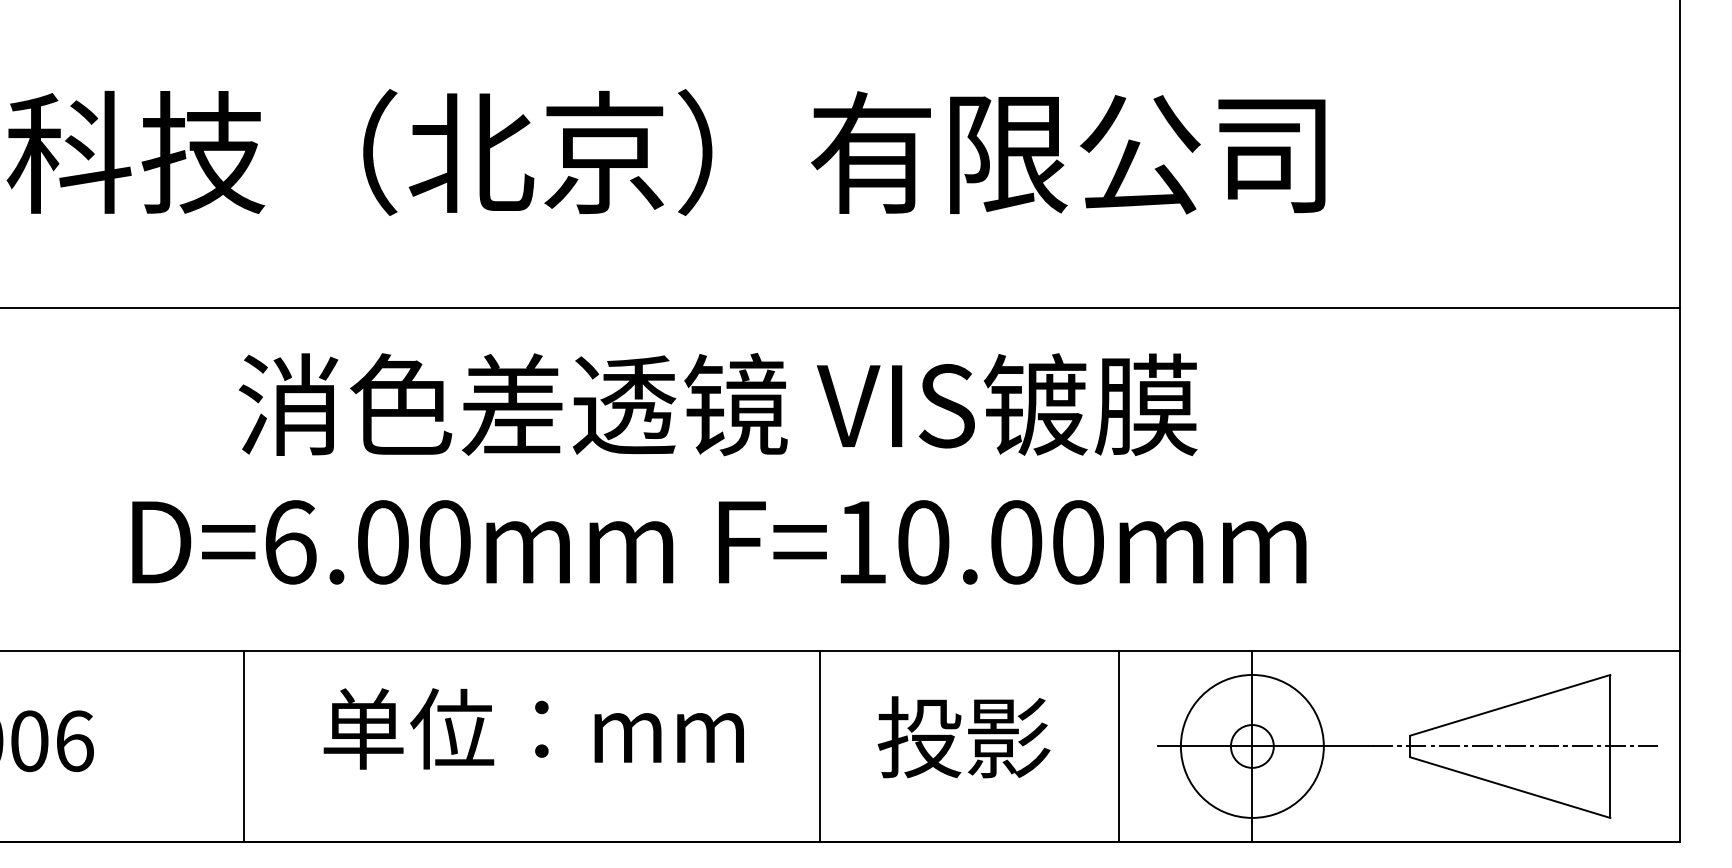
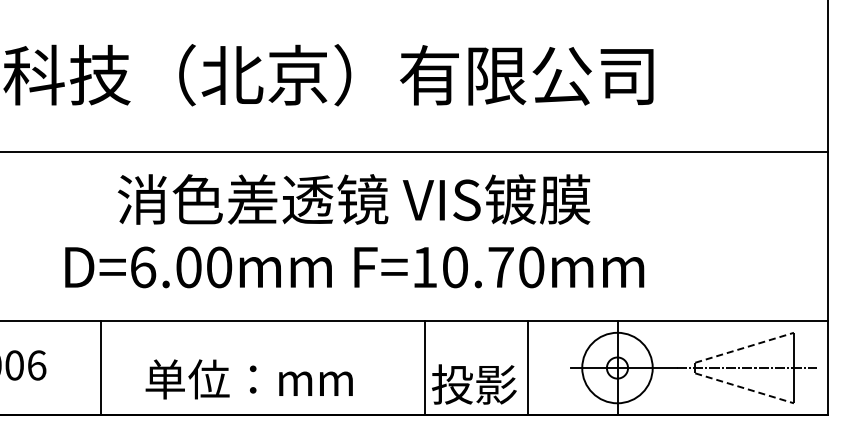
text: (1015, 542) -> (500, 267), F=10.00mm -> F=10.70mm
line: (1509, 704) -> (744, 347), solid -> dashed
text: (532, 729) -> (248, 379), moved
text: (964, 737) -> (474, 384), moved
line: (244, 745) -> (101, 367), moved
line: (820, 745) -> (425, 367), moved
line: (1118, 745) -> (528, 367), moved
line: (1509, 787) -> (744, 388), solid -> dashed

